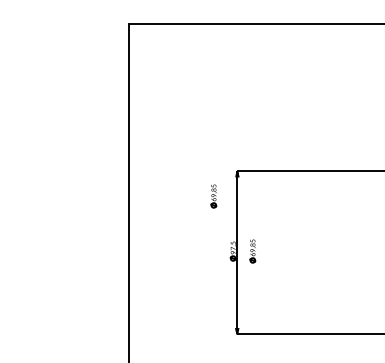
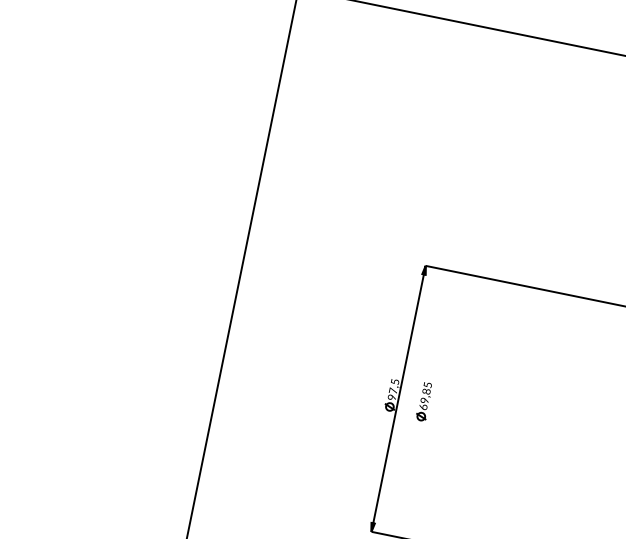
part: (213, 196) -> (378, 299), removed

